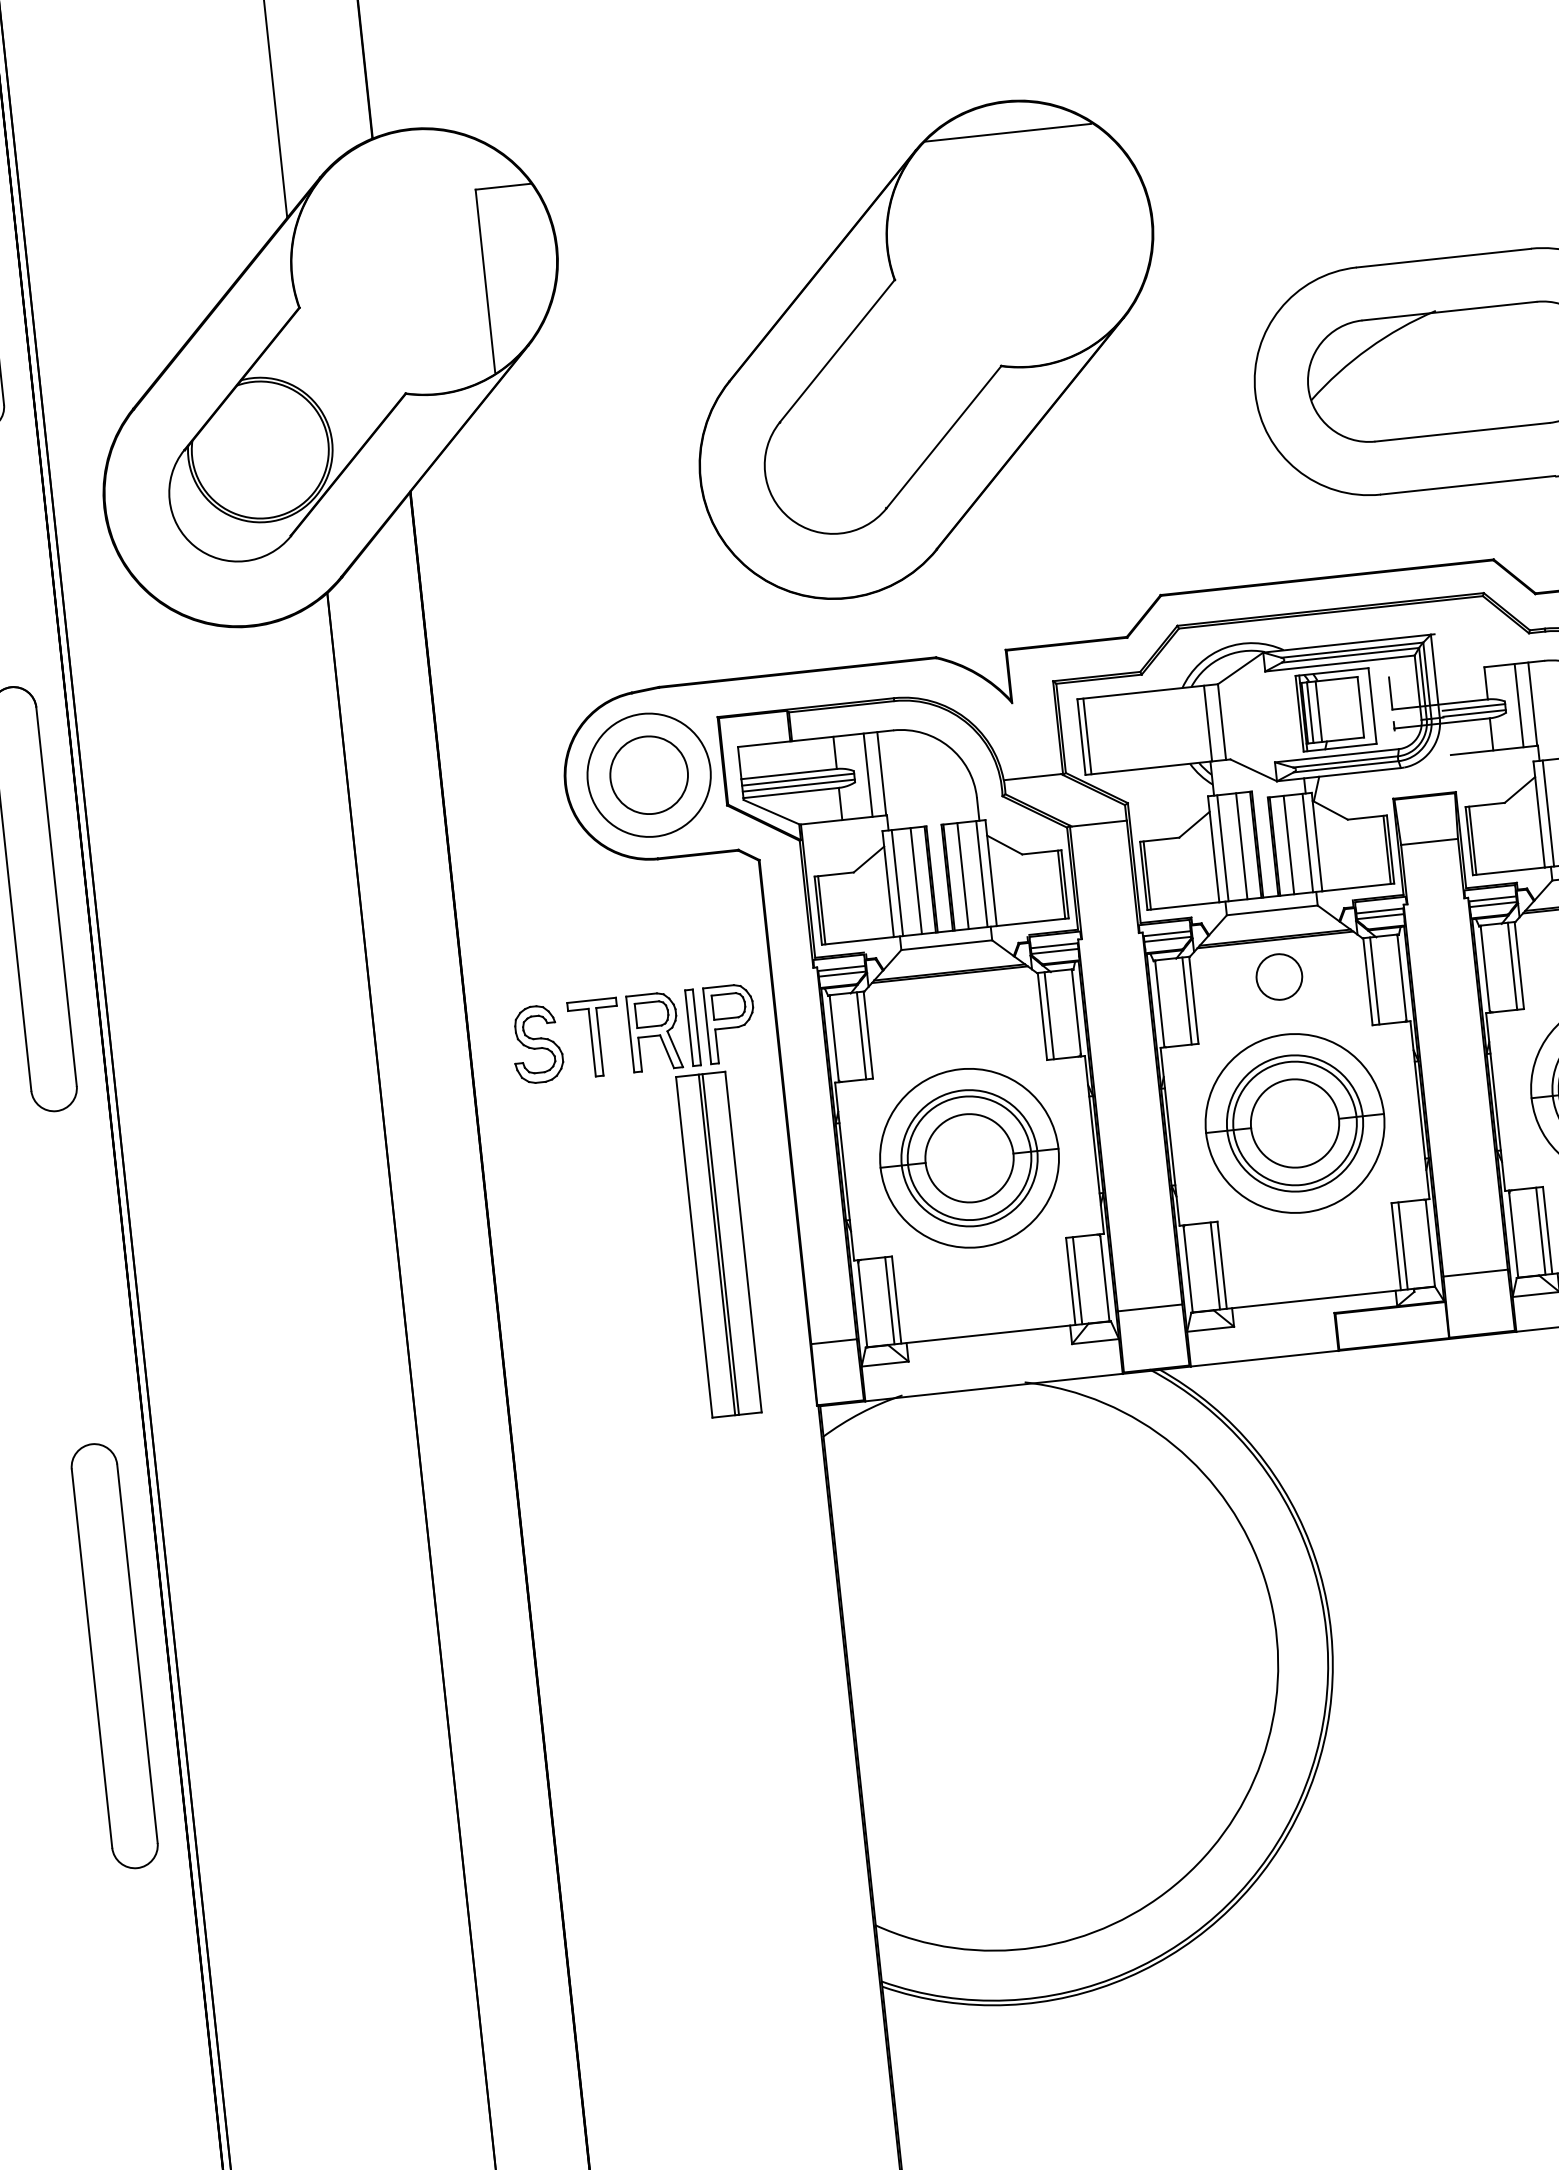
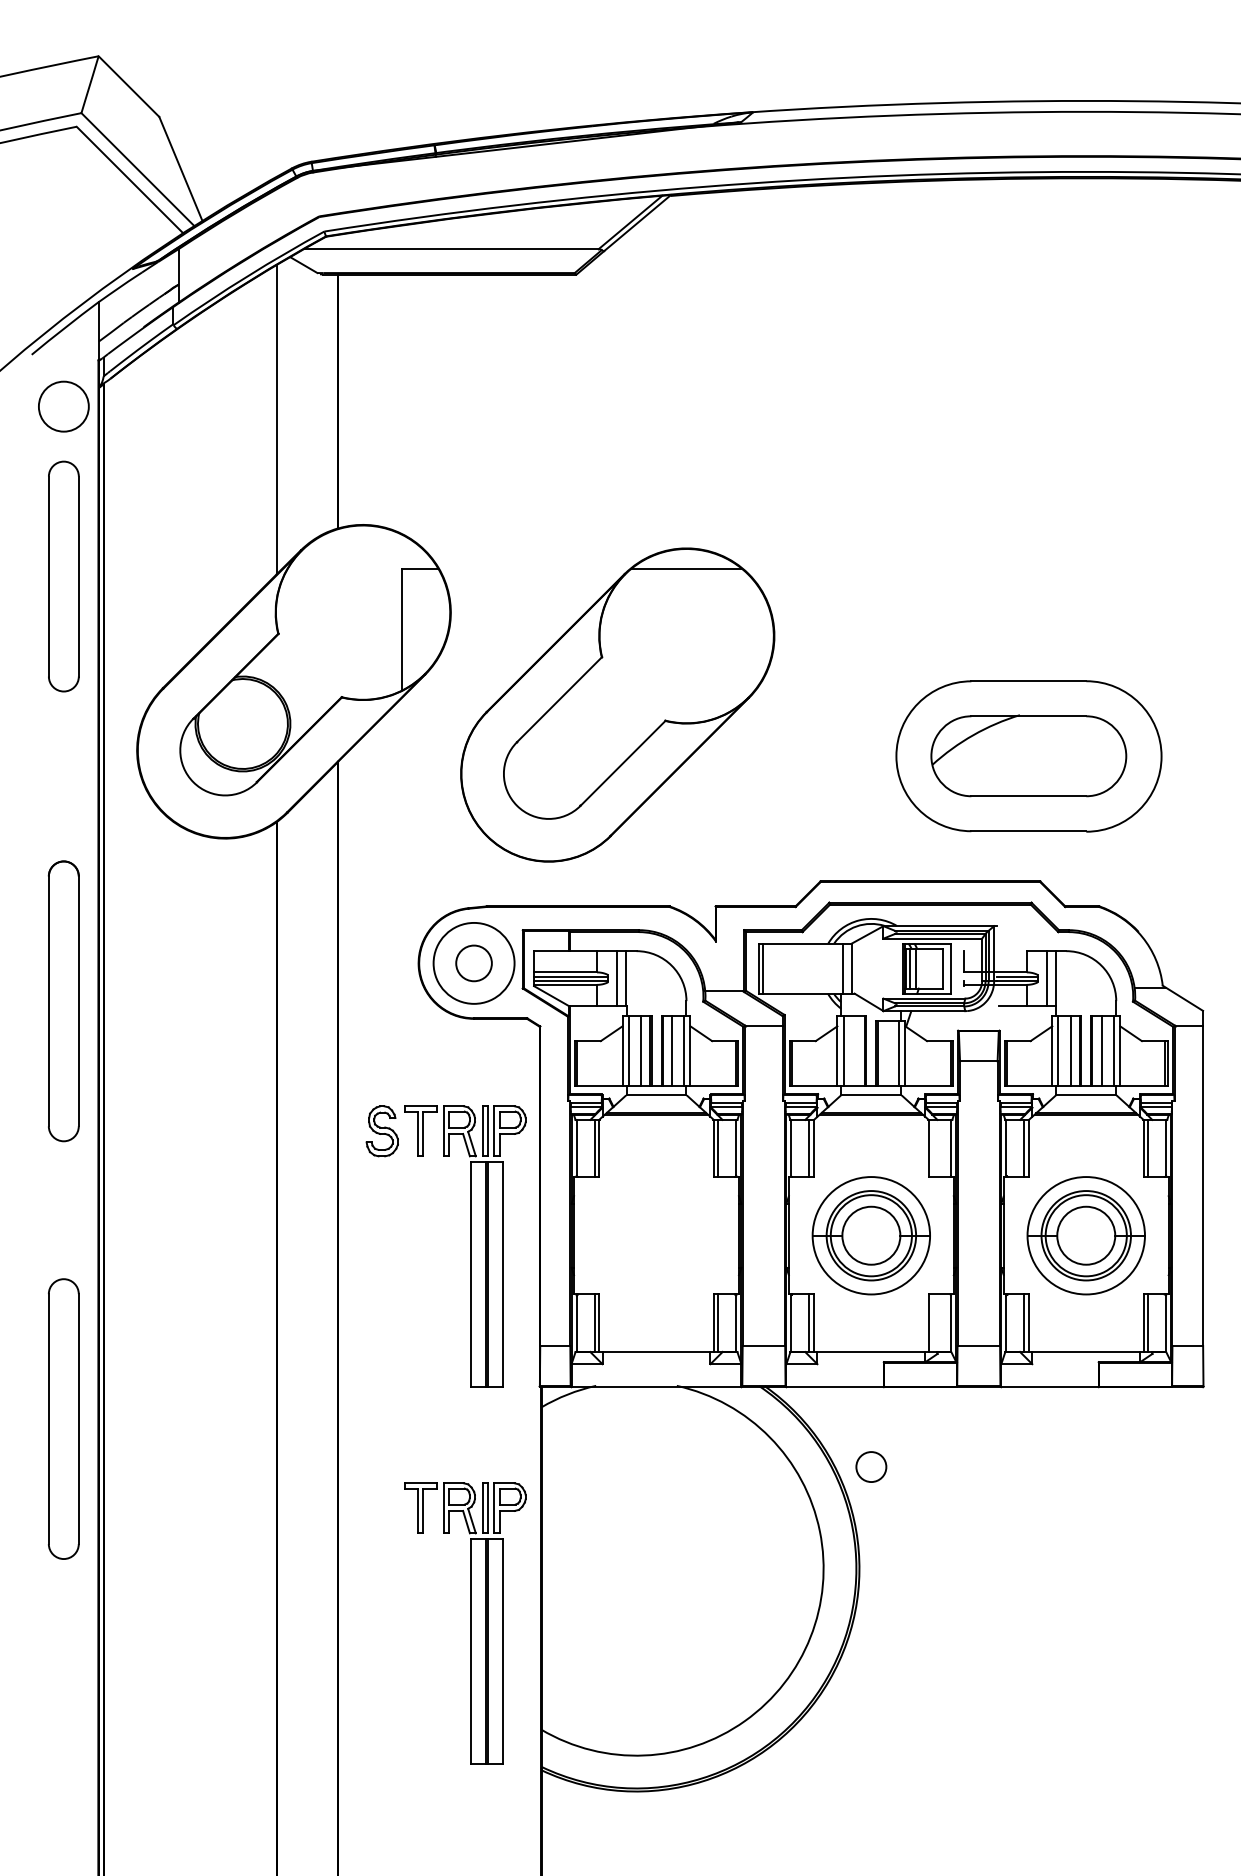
part: (925, 349) -> (617, 704), moved
circle: (648, 775) -> (473, 963), size x0.7
line: (1288, 844) -> (886, 1053), removed
line: (1241, 846) -> (855, 1051), removed
circle: (1279, 976) -> (871, 1466), moved
line: (1375, 981) -> (933, 1148), removed
part: (969, 1157) -> (656, 1235), removed
line: (1403, 1244) -> (933, 1322), removed
part: (114, 1655) -> (63, 1418), moved
part: (743, 1776) -> (465, 1623), added

